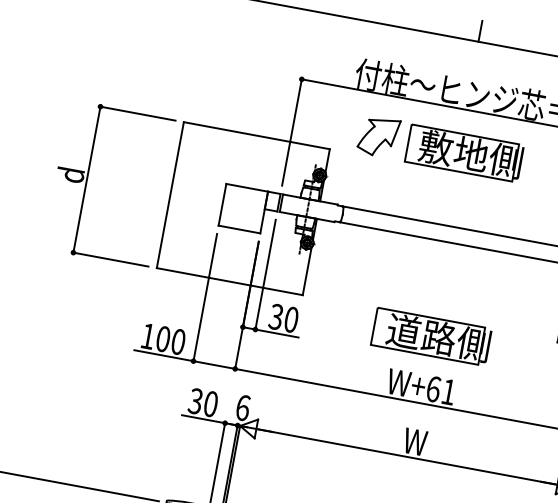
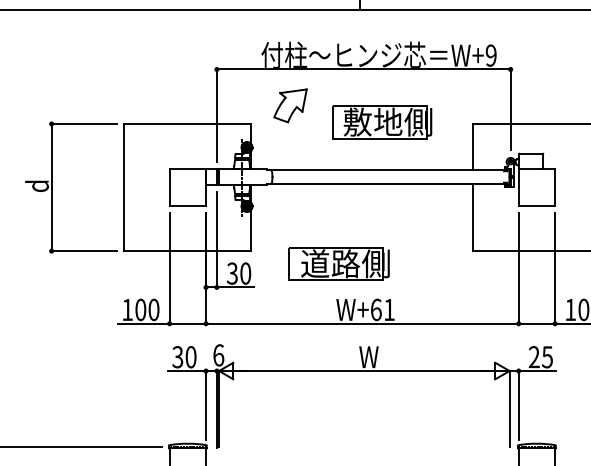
part: (464, 153) -> (382, 122), moved
part: (430, 335) -> (338, 263), moved

